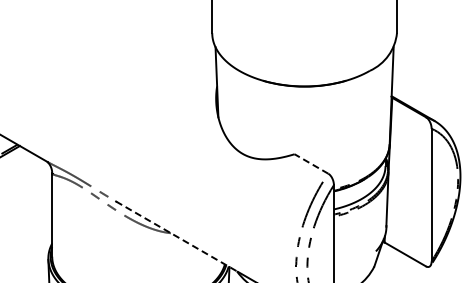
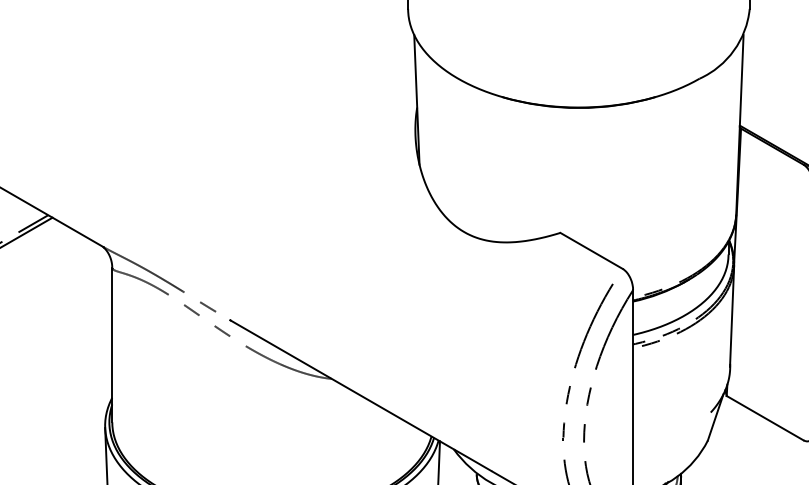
line: (311, 163) -> (591, 250), dashed -> solid
line: (176, 236) -> (342, 384), dashed -> solid

